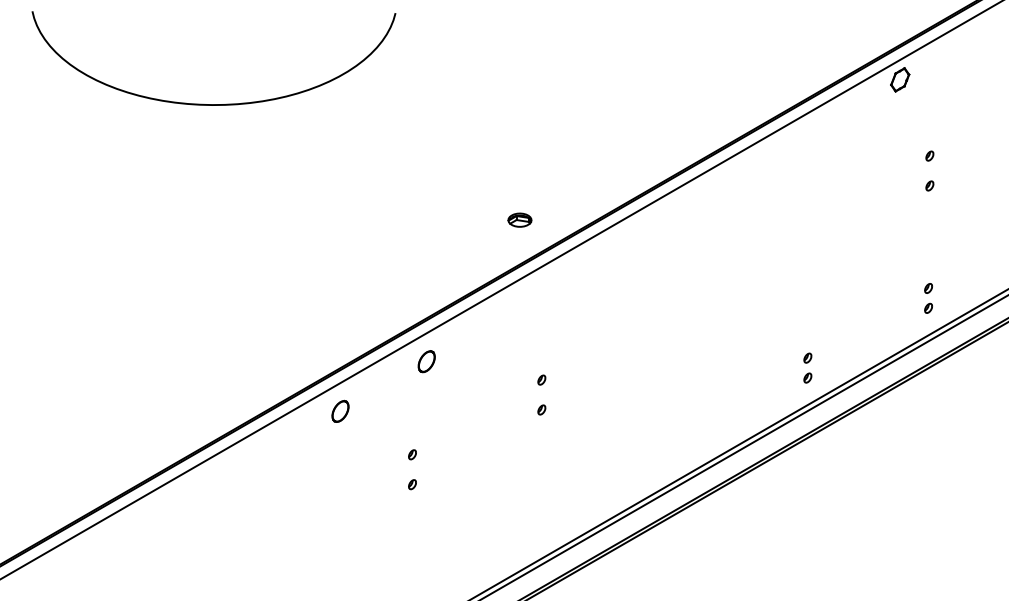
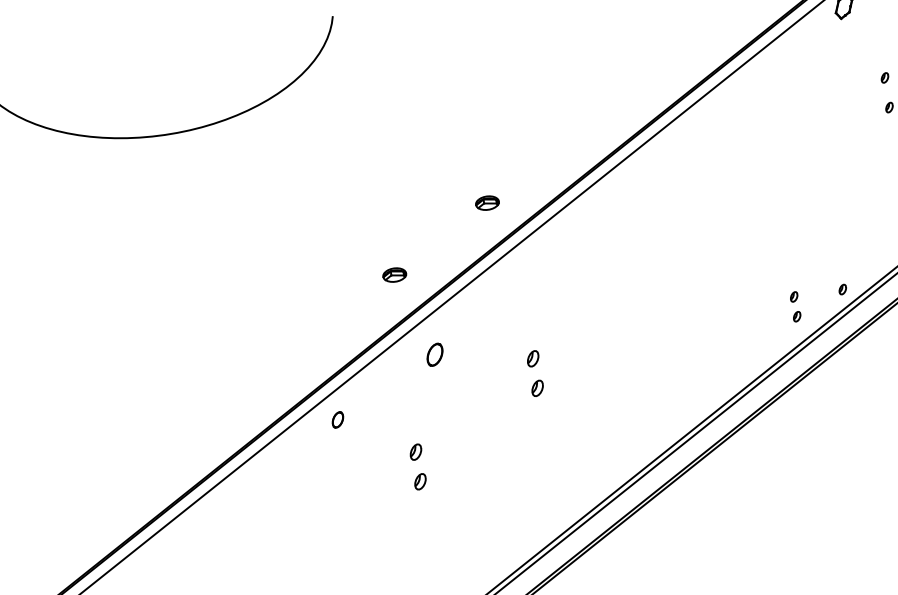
part: (417, 276) -> (394, 274), added
part: (856, 357) -> (842, 288), added
part: (426, 361) -> (434, 354), moved
part: (541, 379) -> (532, 358), size x1.6
part: (541, 409) -> (537, 387), size x1.6
part: (340, 410) -> (337, 419), size x0.7
part: (412, 454) -> (415, 452), size x1.6
part: (412, 484) -> (420, 481), size x1.6

